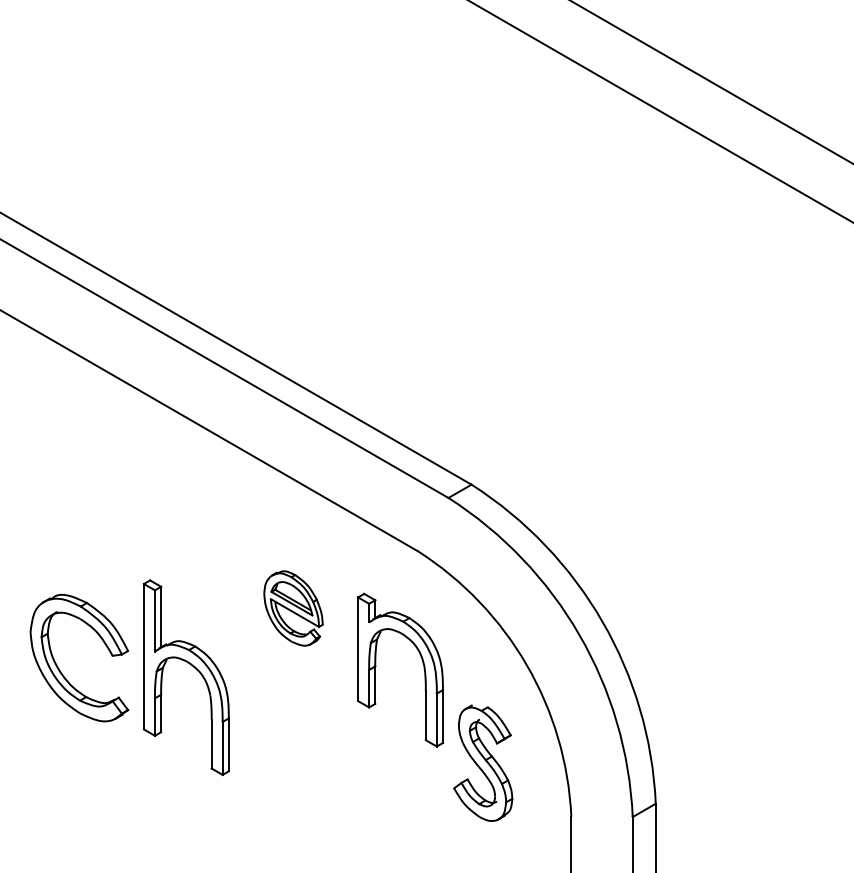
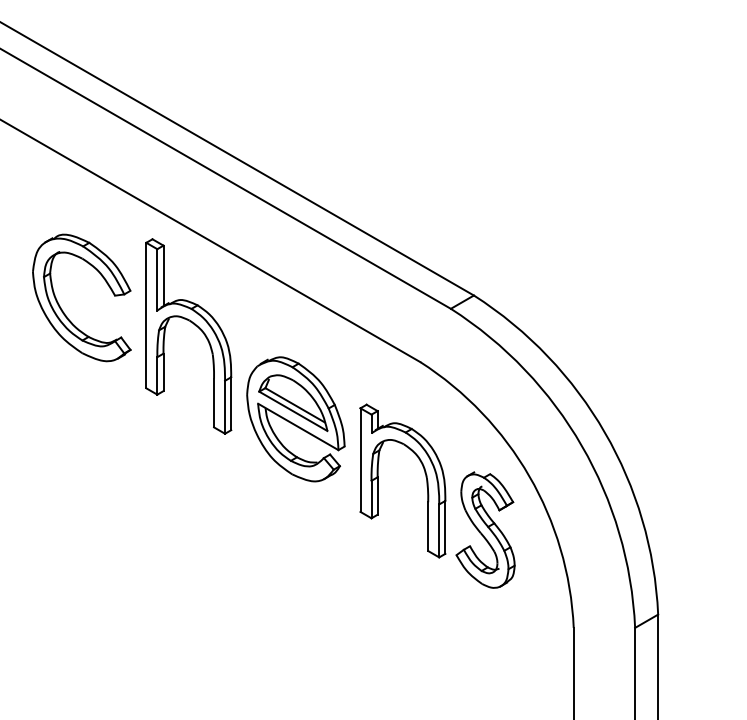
part: (293, 608) -> (295, 419), size x1.67
part: (194, 668) -> (196, 327), moved
part: (61, 671) -> (63, 311), moved
part: (483, 762) -> (485, 529), moved

